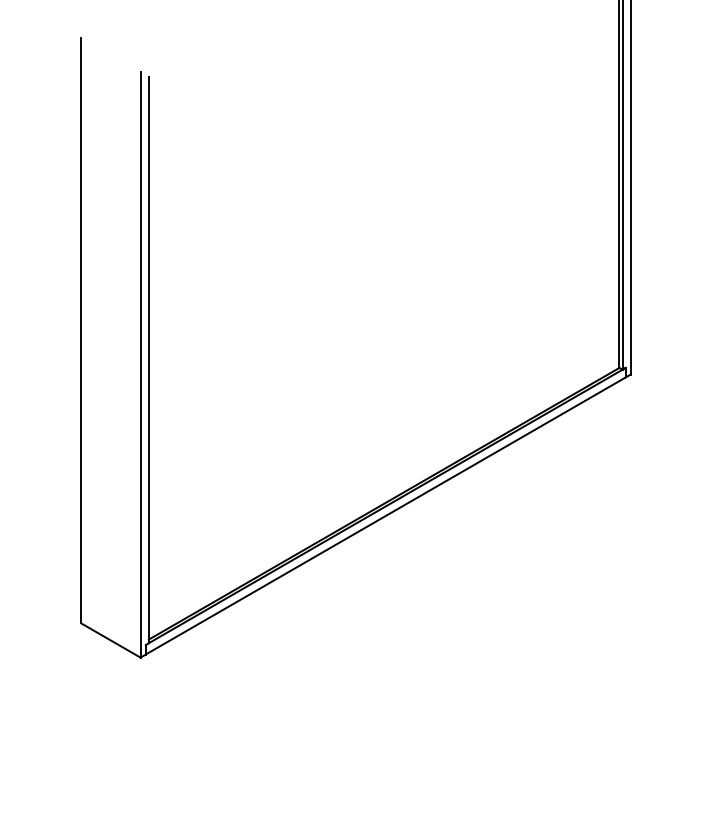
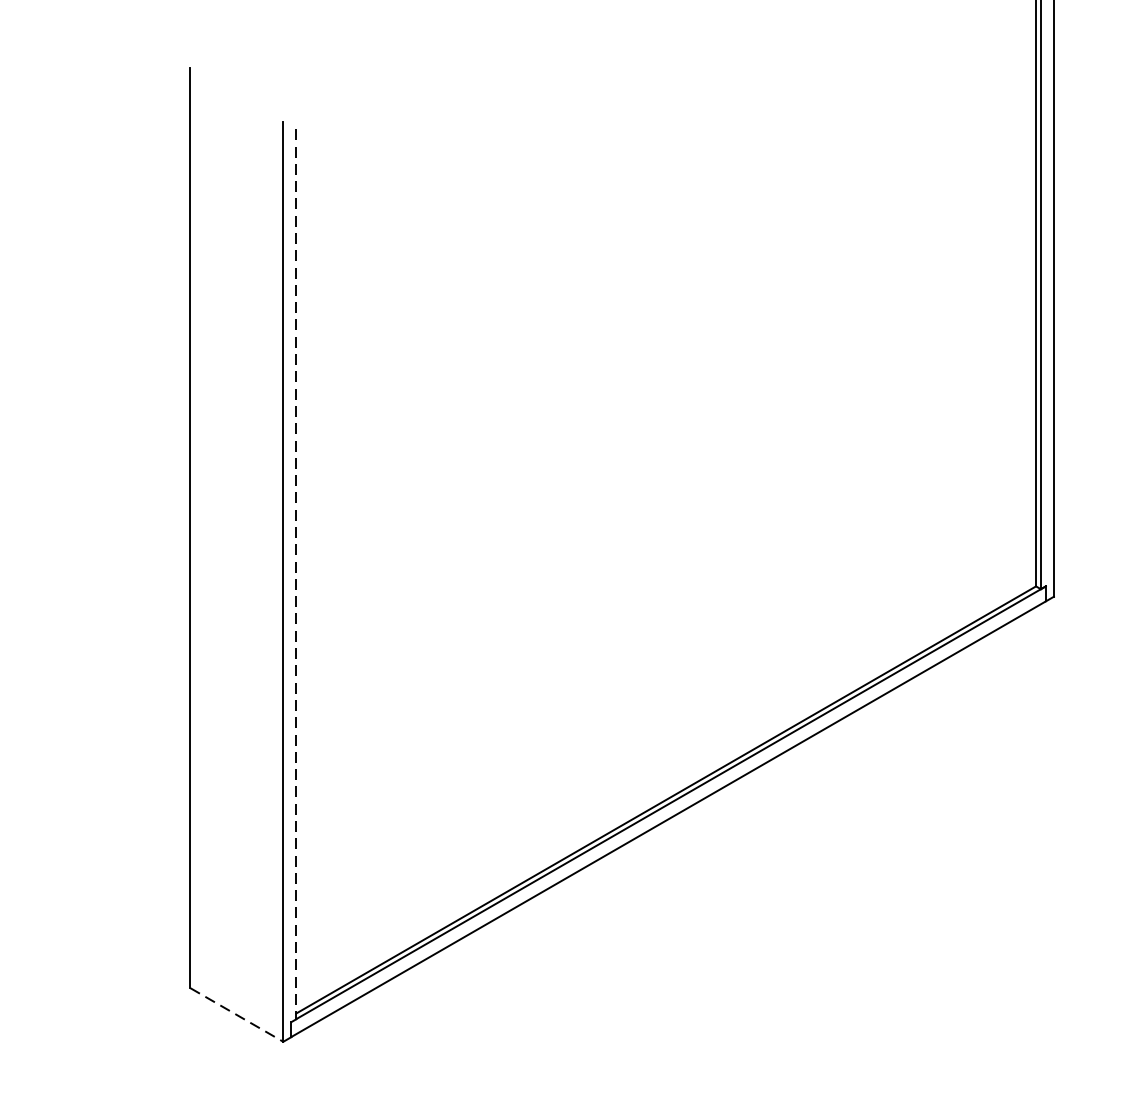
line: (148, 360) -> (295, 574), solid -> dashed
line: (111, 640) -> (237, 1014), solid -> dashed

